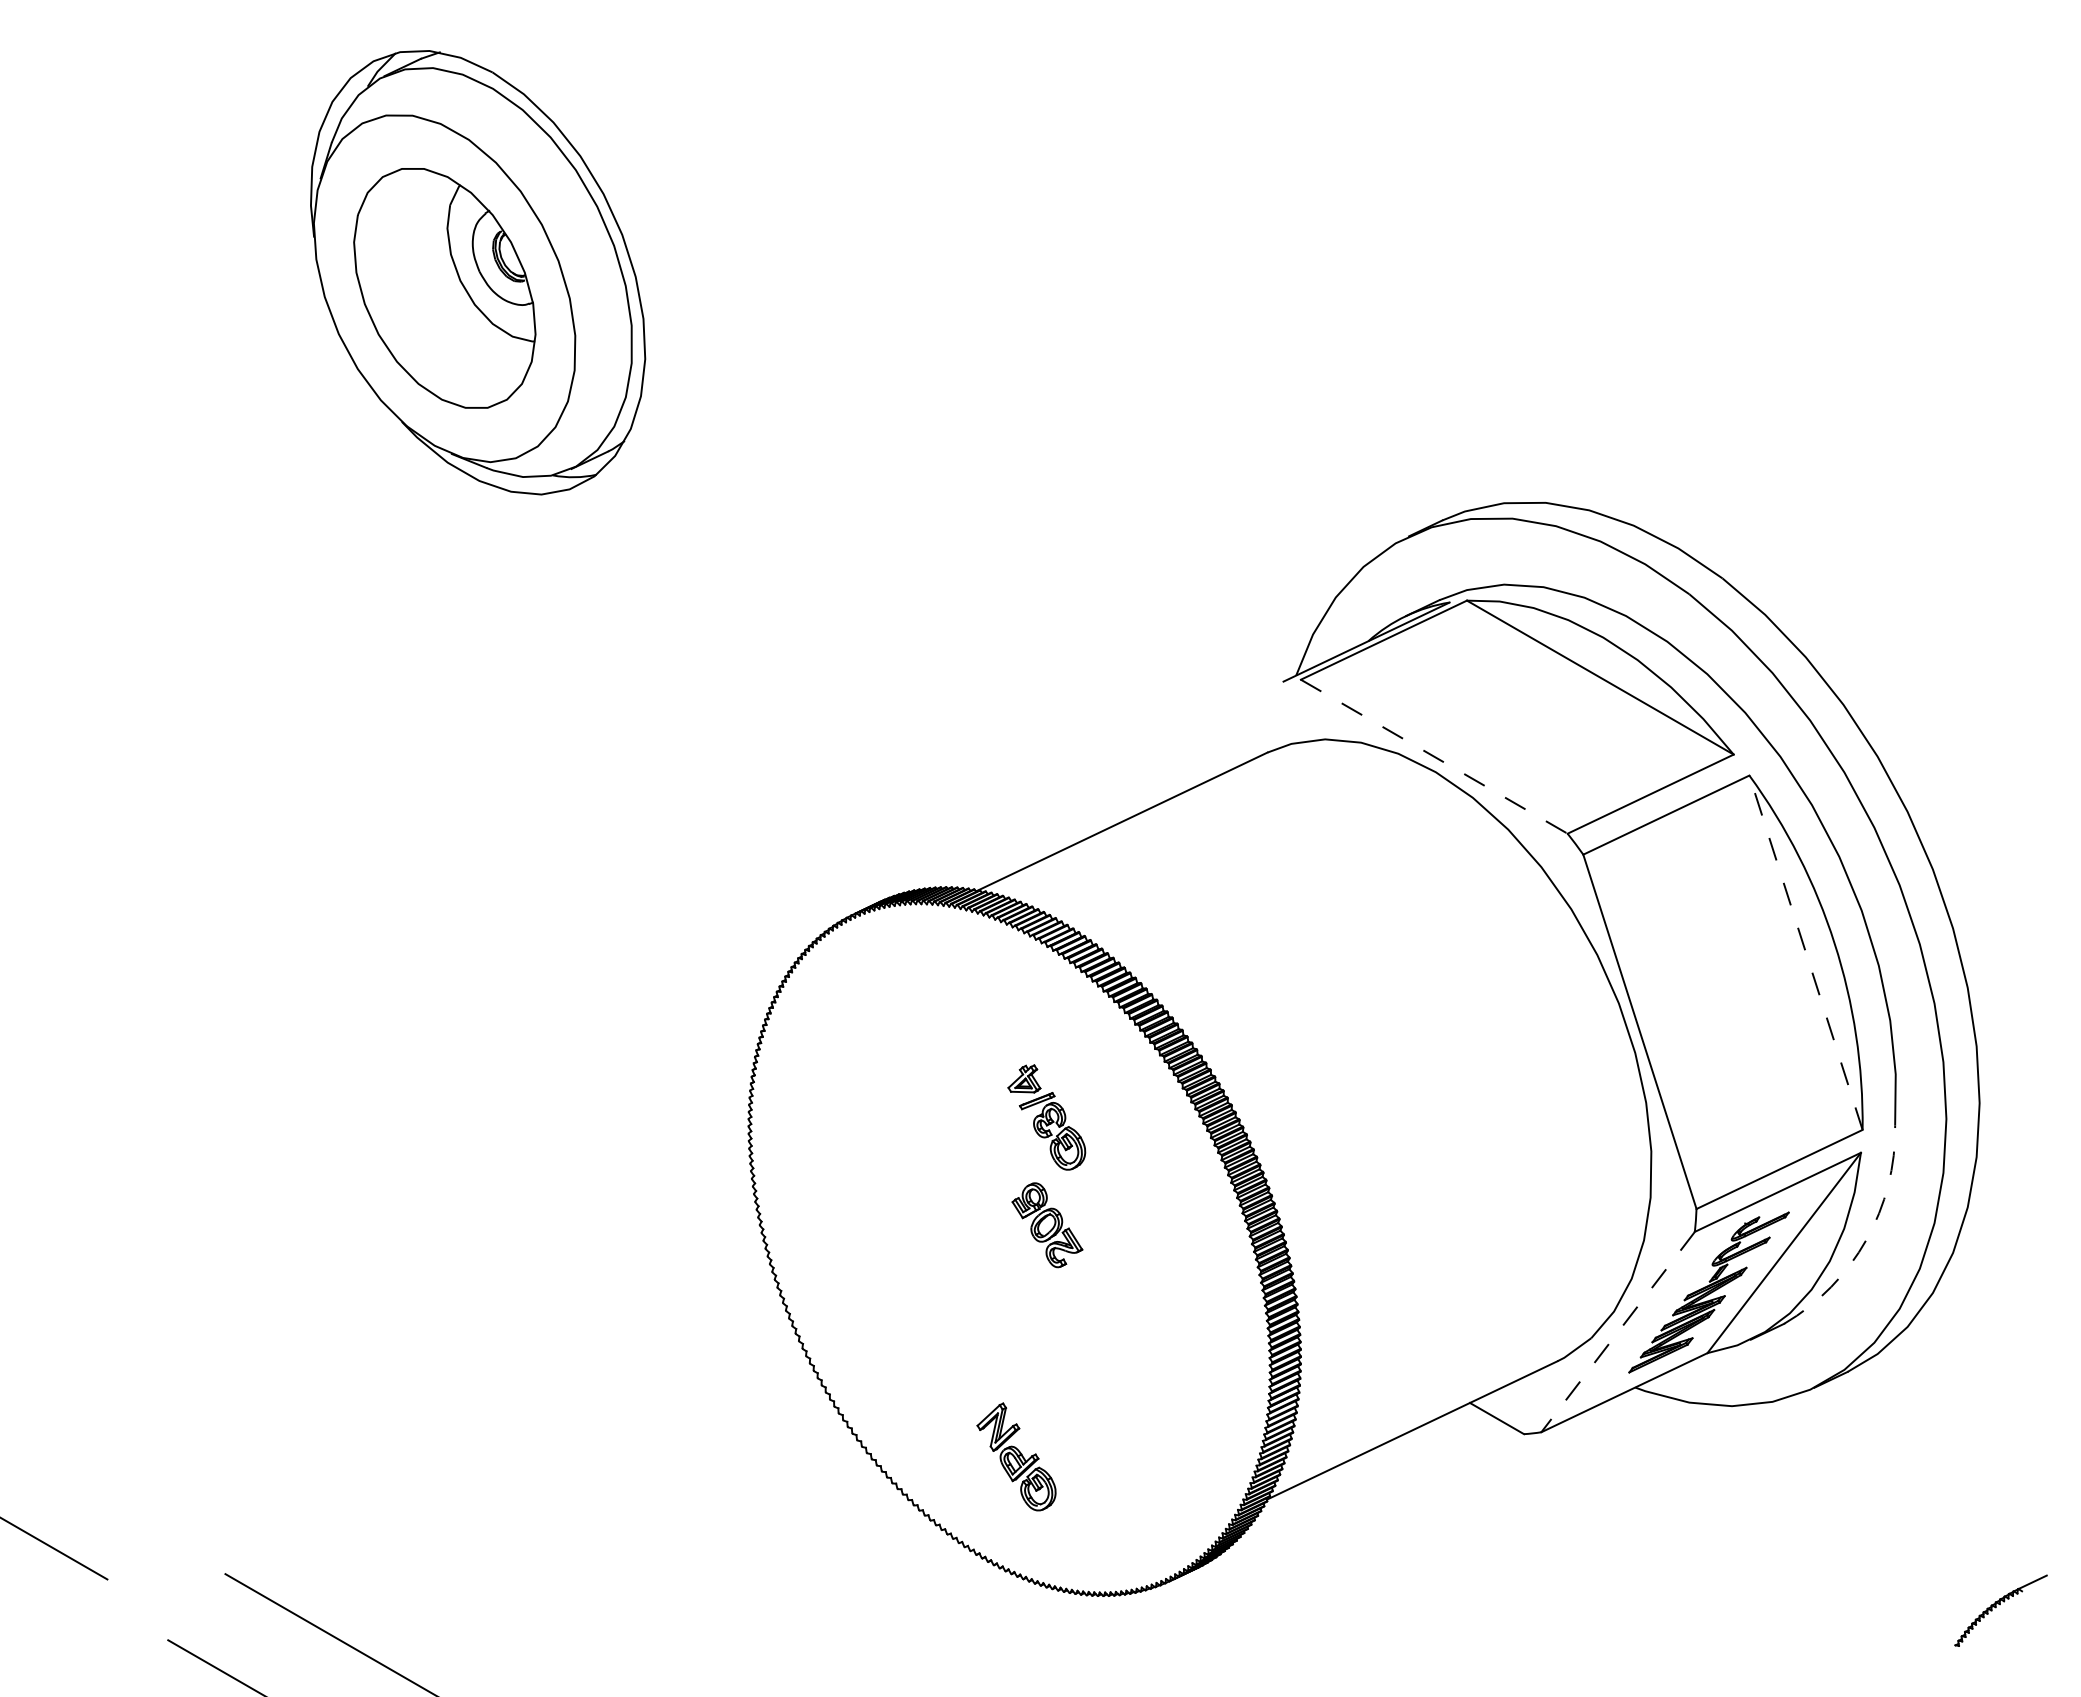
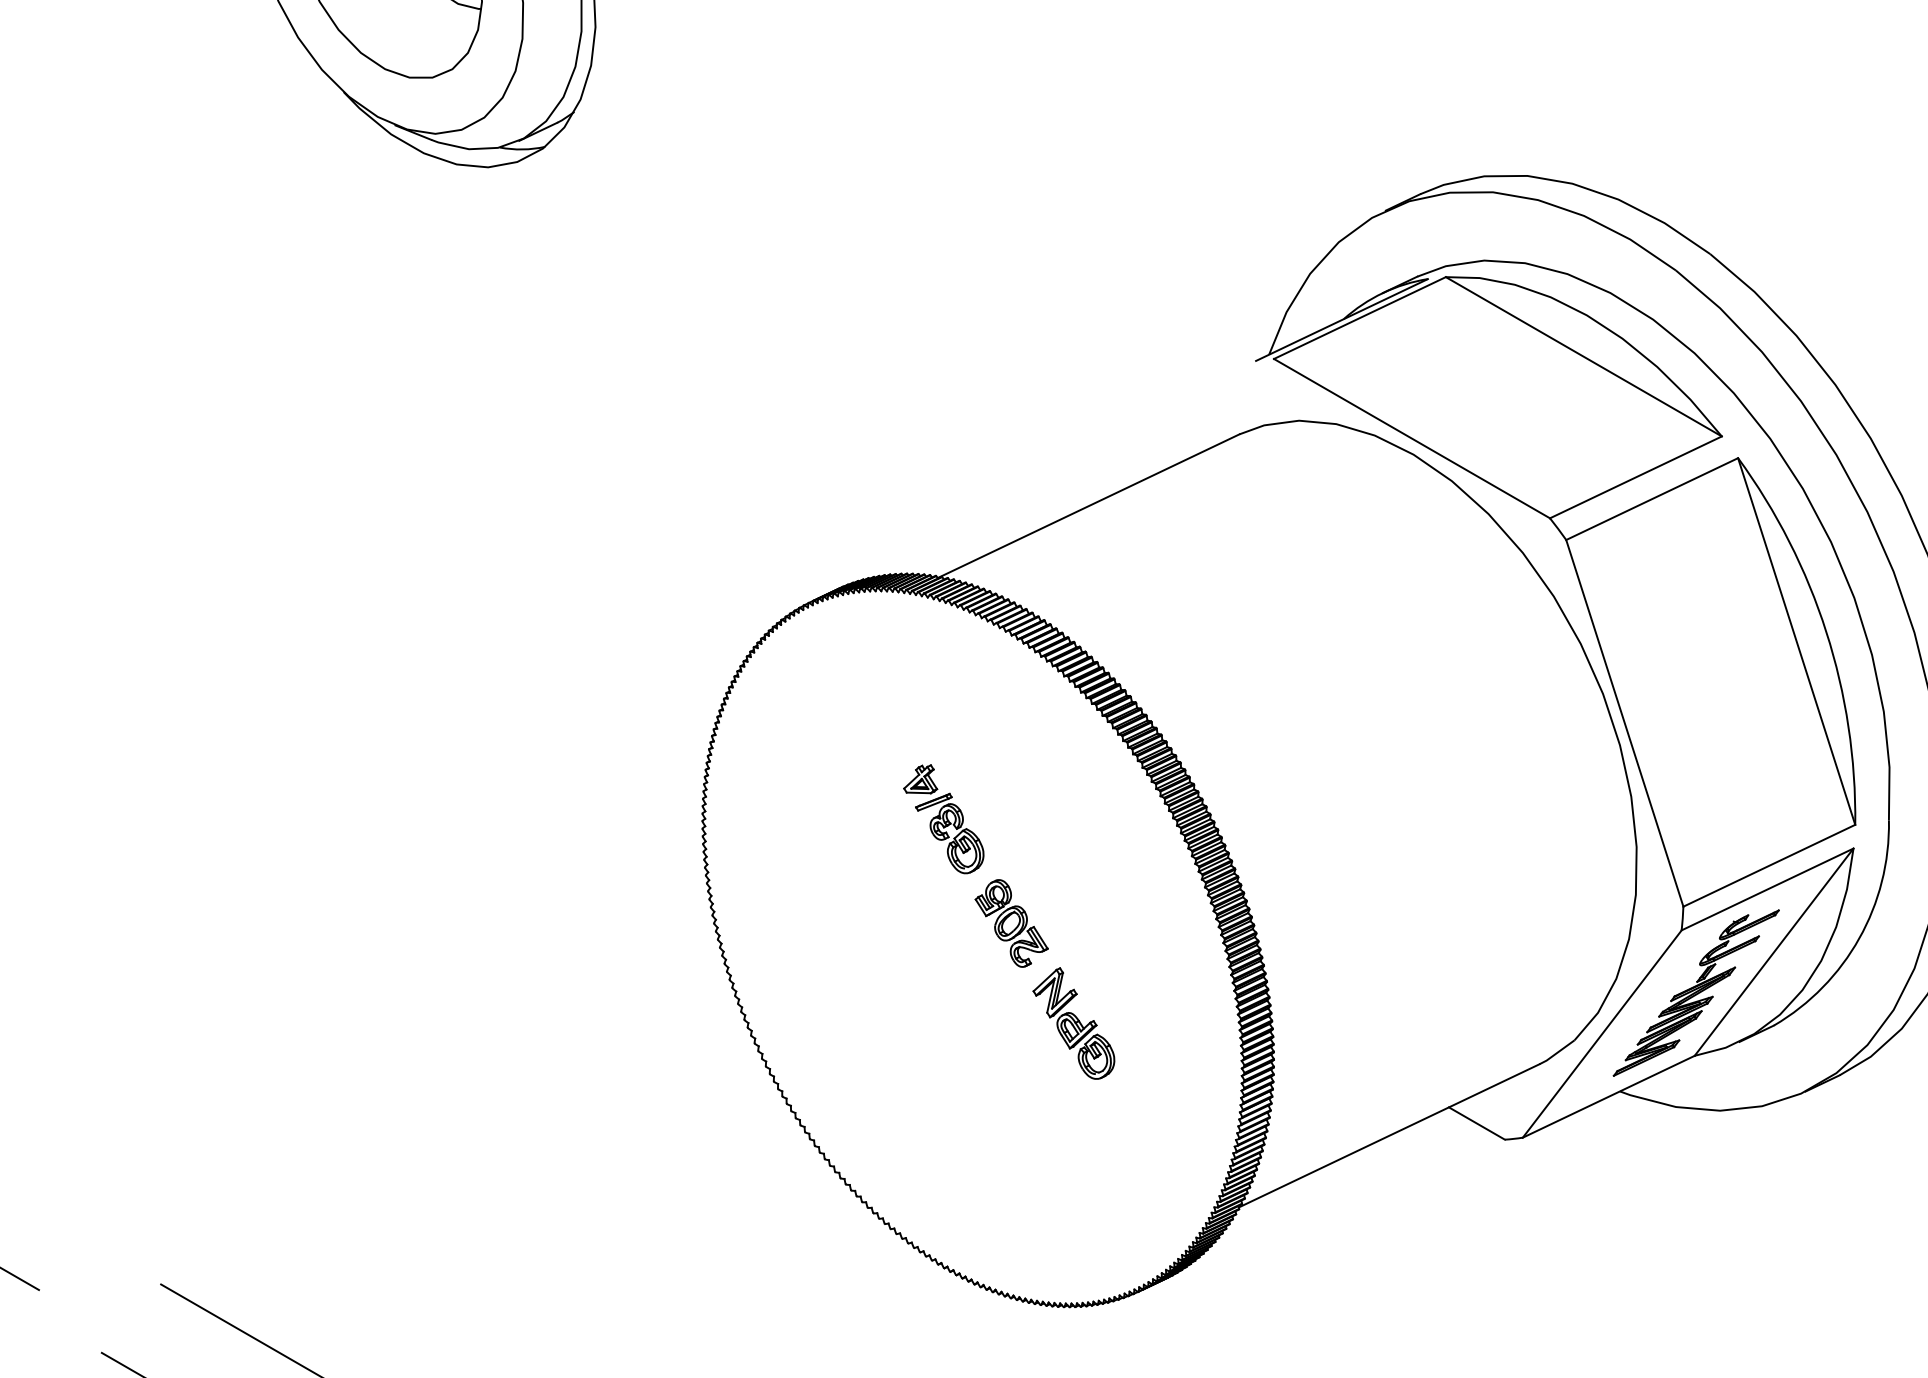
line: (1434, 756) -> (1412, 438), dashed -> solid
line: (1805, 952) -> (1796, 641), dashed -> solid
part: (1046, 1117) -> (943, 819), moved
arc: (1866, 1239) -> (1859, 938), dashed -> solid
line: (1617, 1332) -> (1601, 1034), dashed -> solid
part: (1016, 1456) -> (1073, 1023), moved

